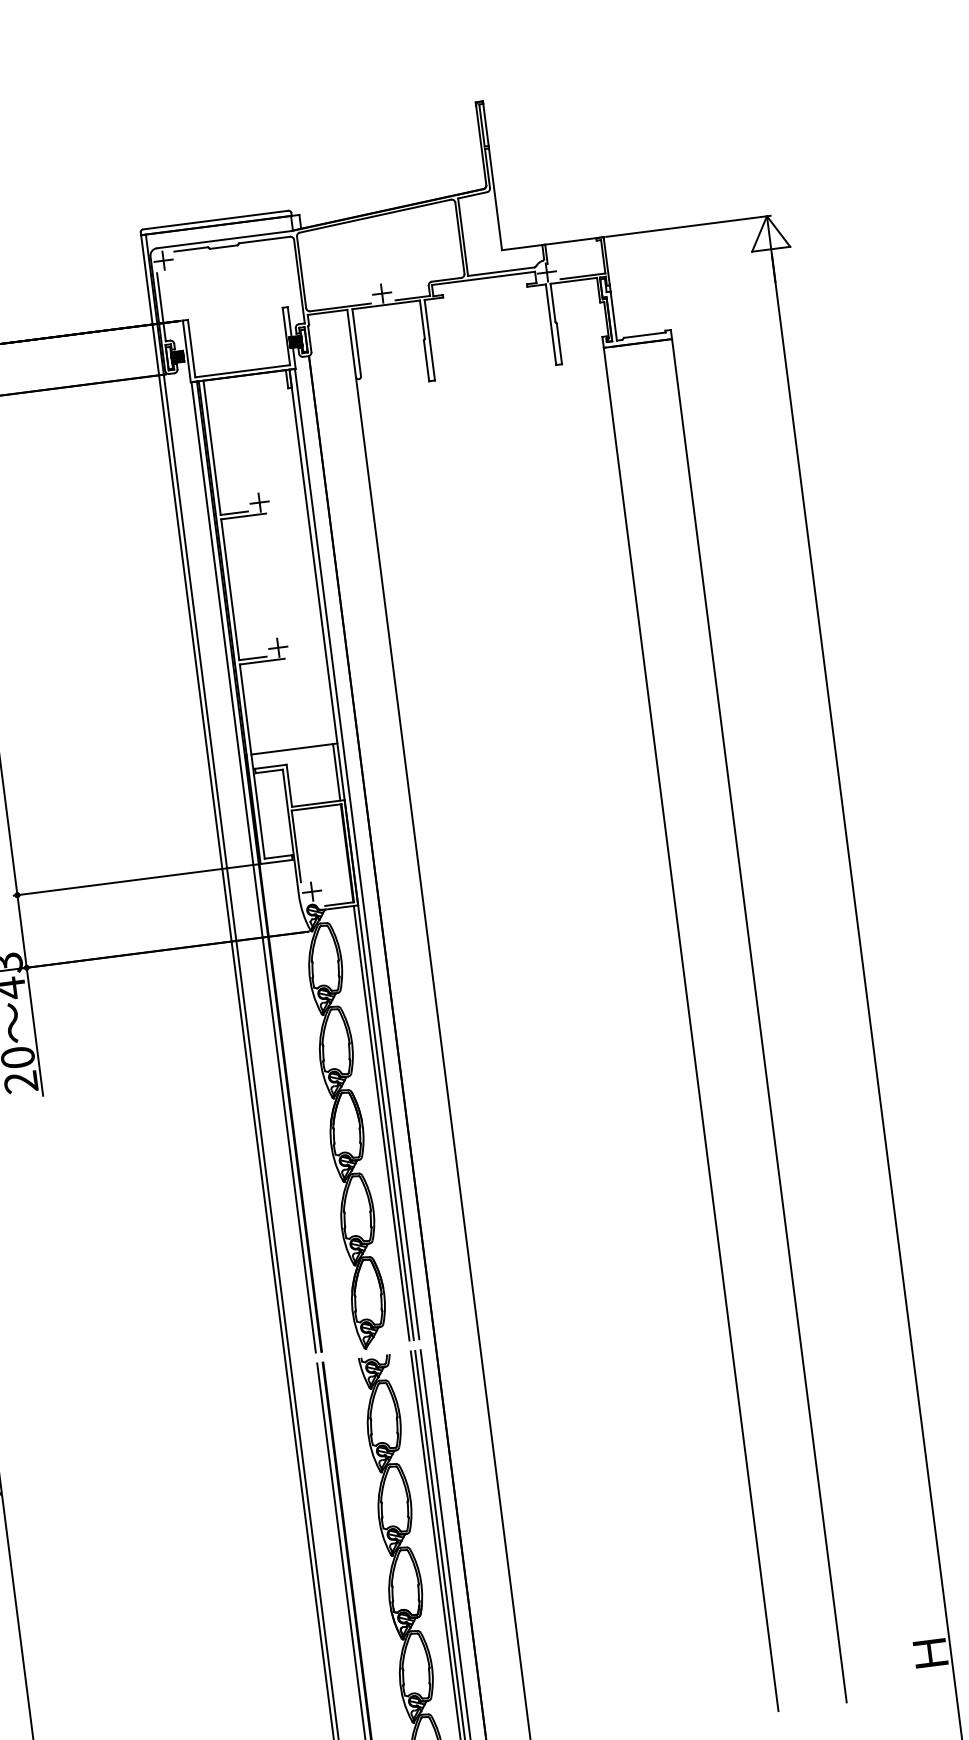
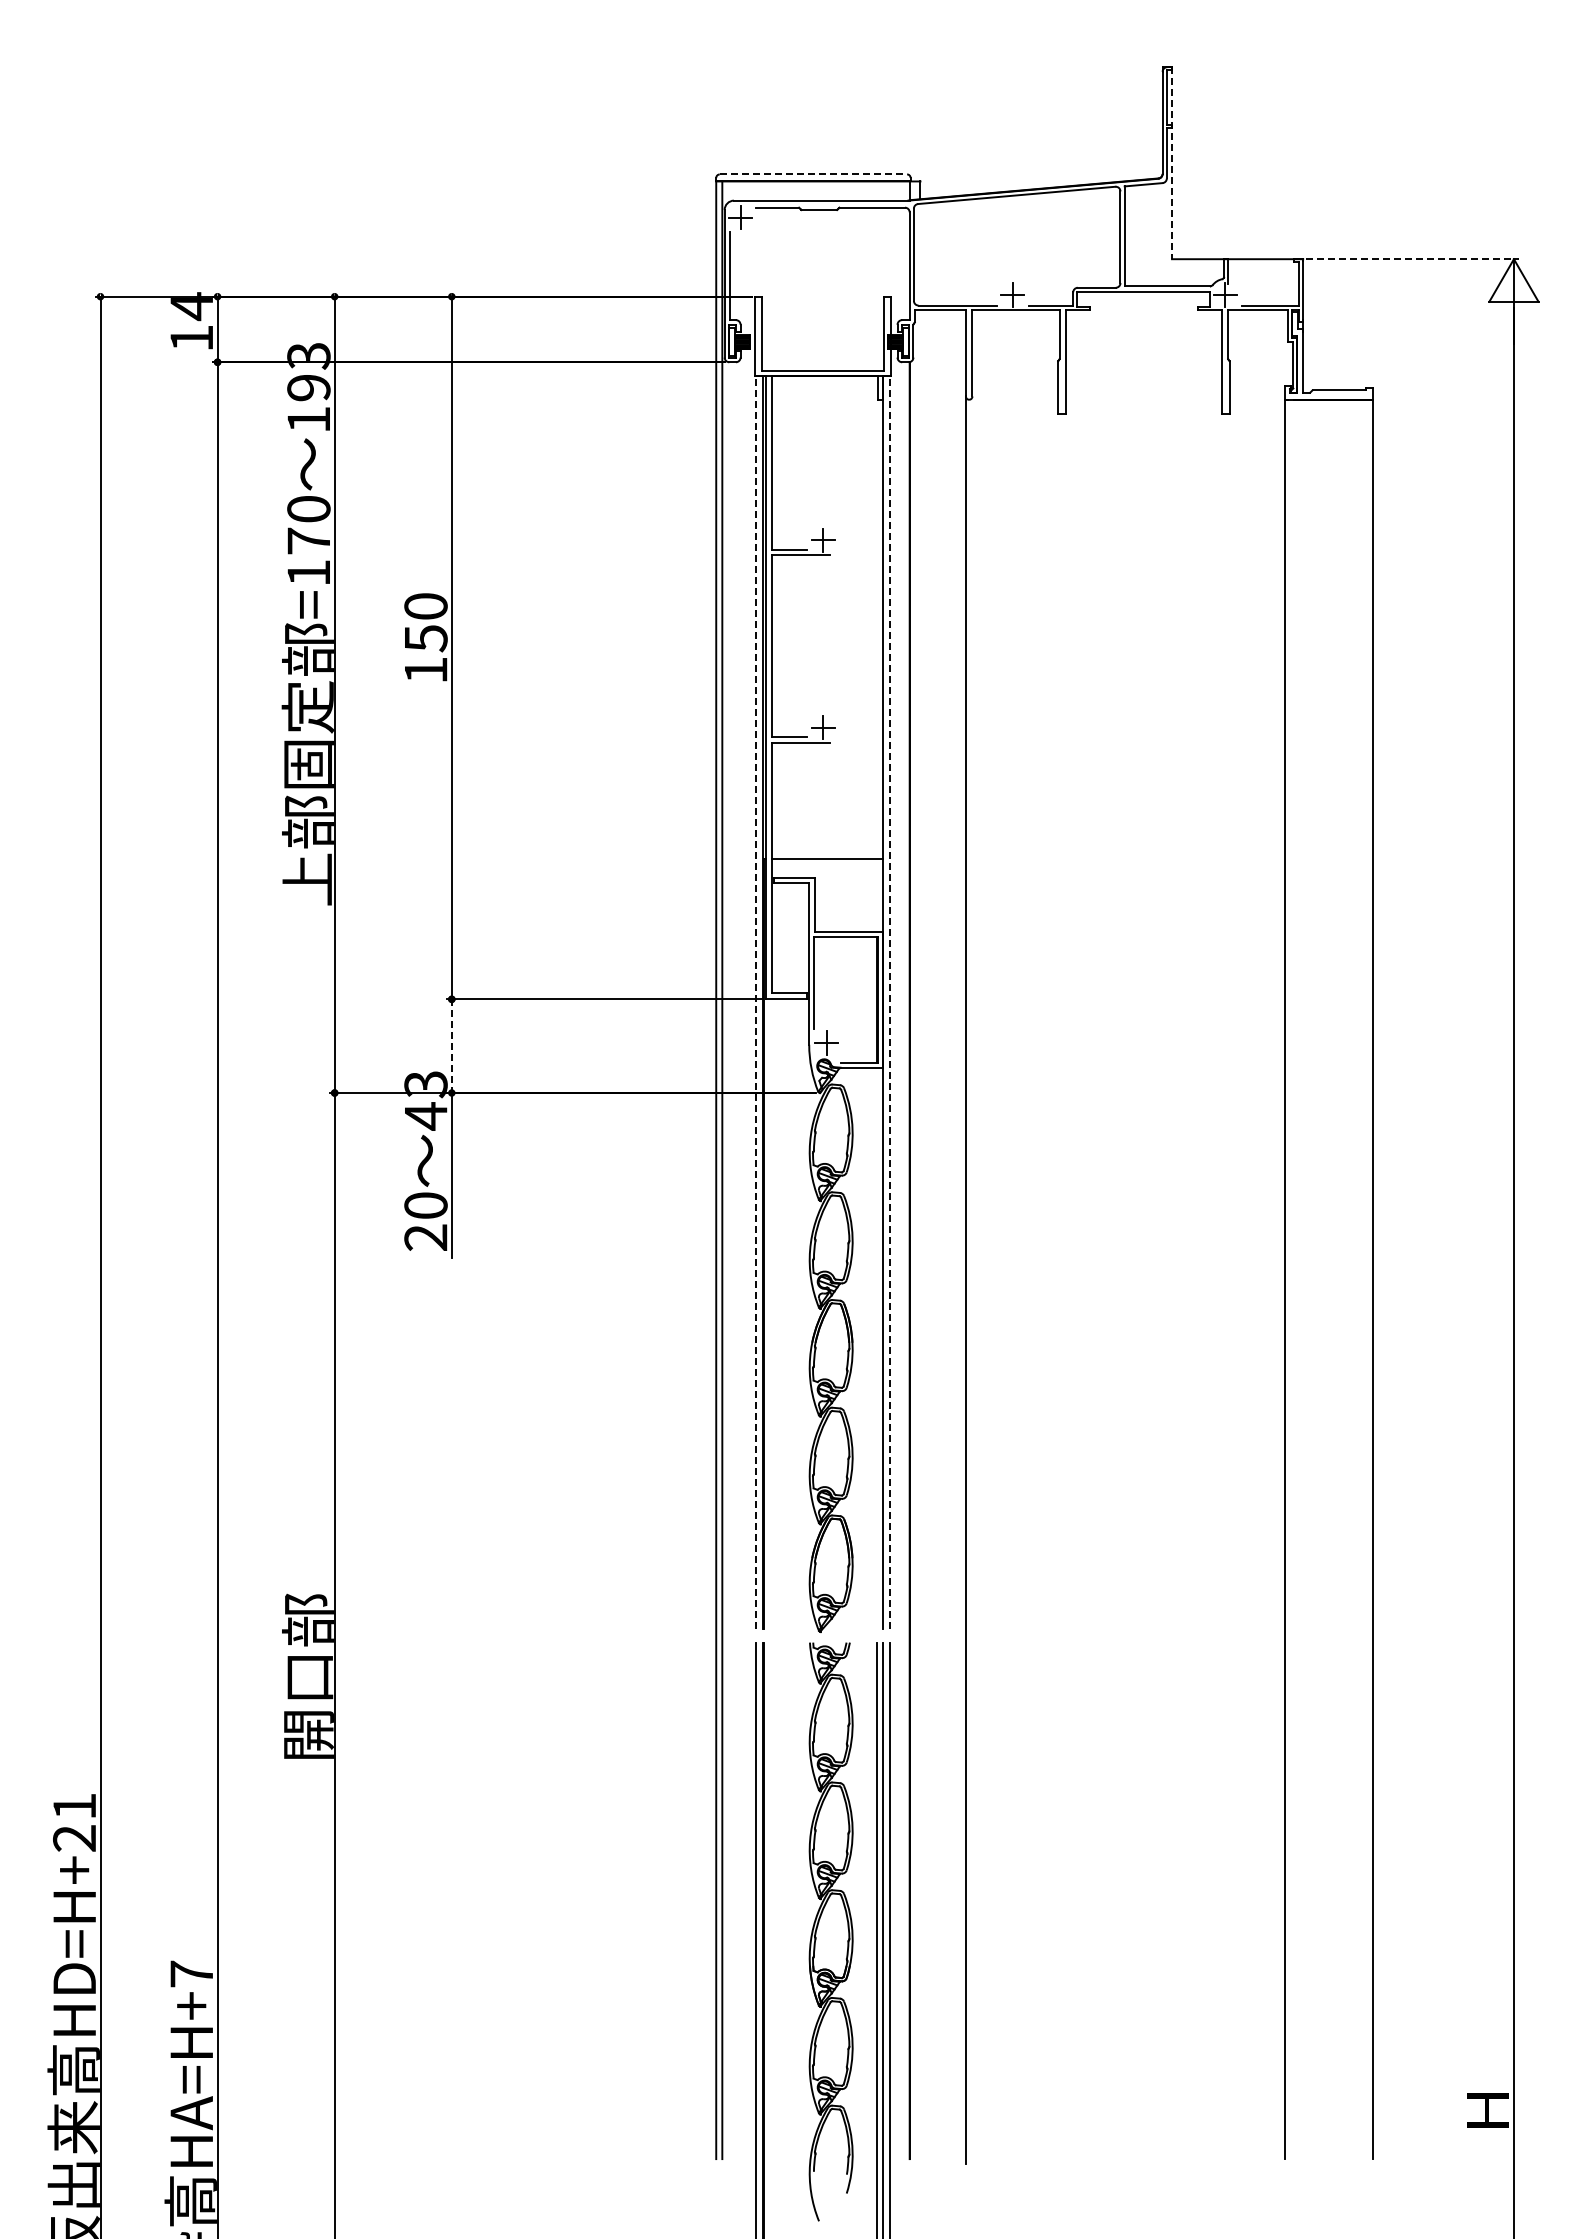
line: (492, 175) -> (1172, 163), solid -> dashed
line: (215, 220) -> (813, 174), solid -> dashed
line: (689, 226) -> (1413, 259), solid -> dashed
line: (336, 771) -> (877, 894), removed
line: (356, 853) -> (889, 1001), solid -> dashed
line: (253, 866) -> (756, 1001), solid -> dashed
line: (21, 931) -> (451, 1046), solid -> dashed
line: (381, 1122) -> (877, 1347), removed

